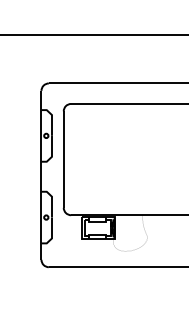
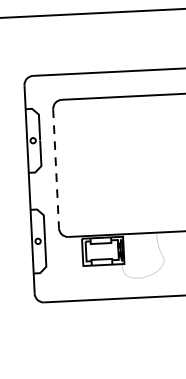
line: (63, 160) -> (55, 169), solid -> dashed

